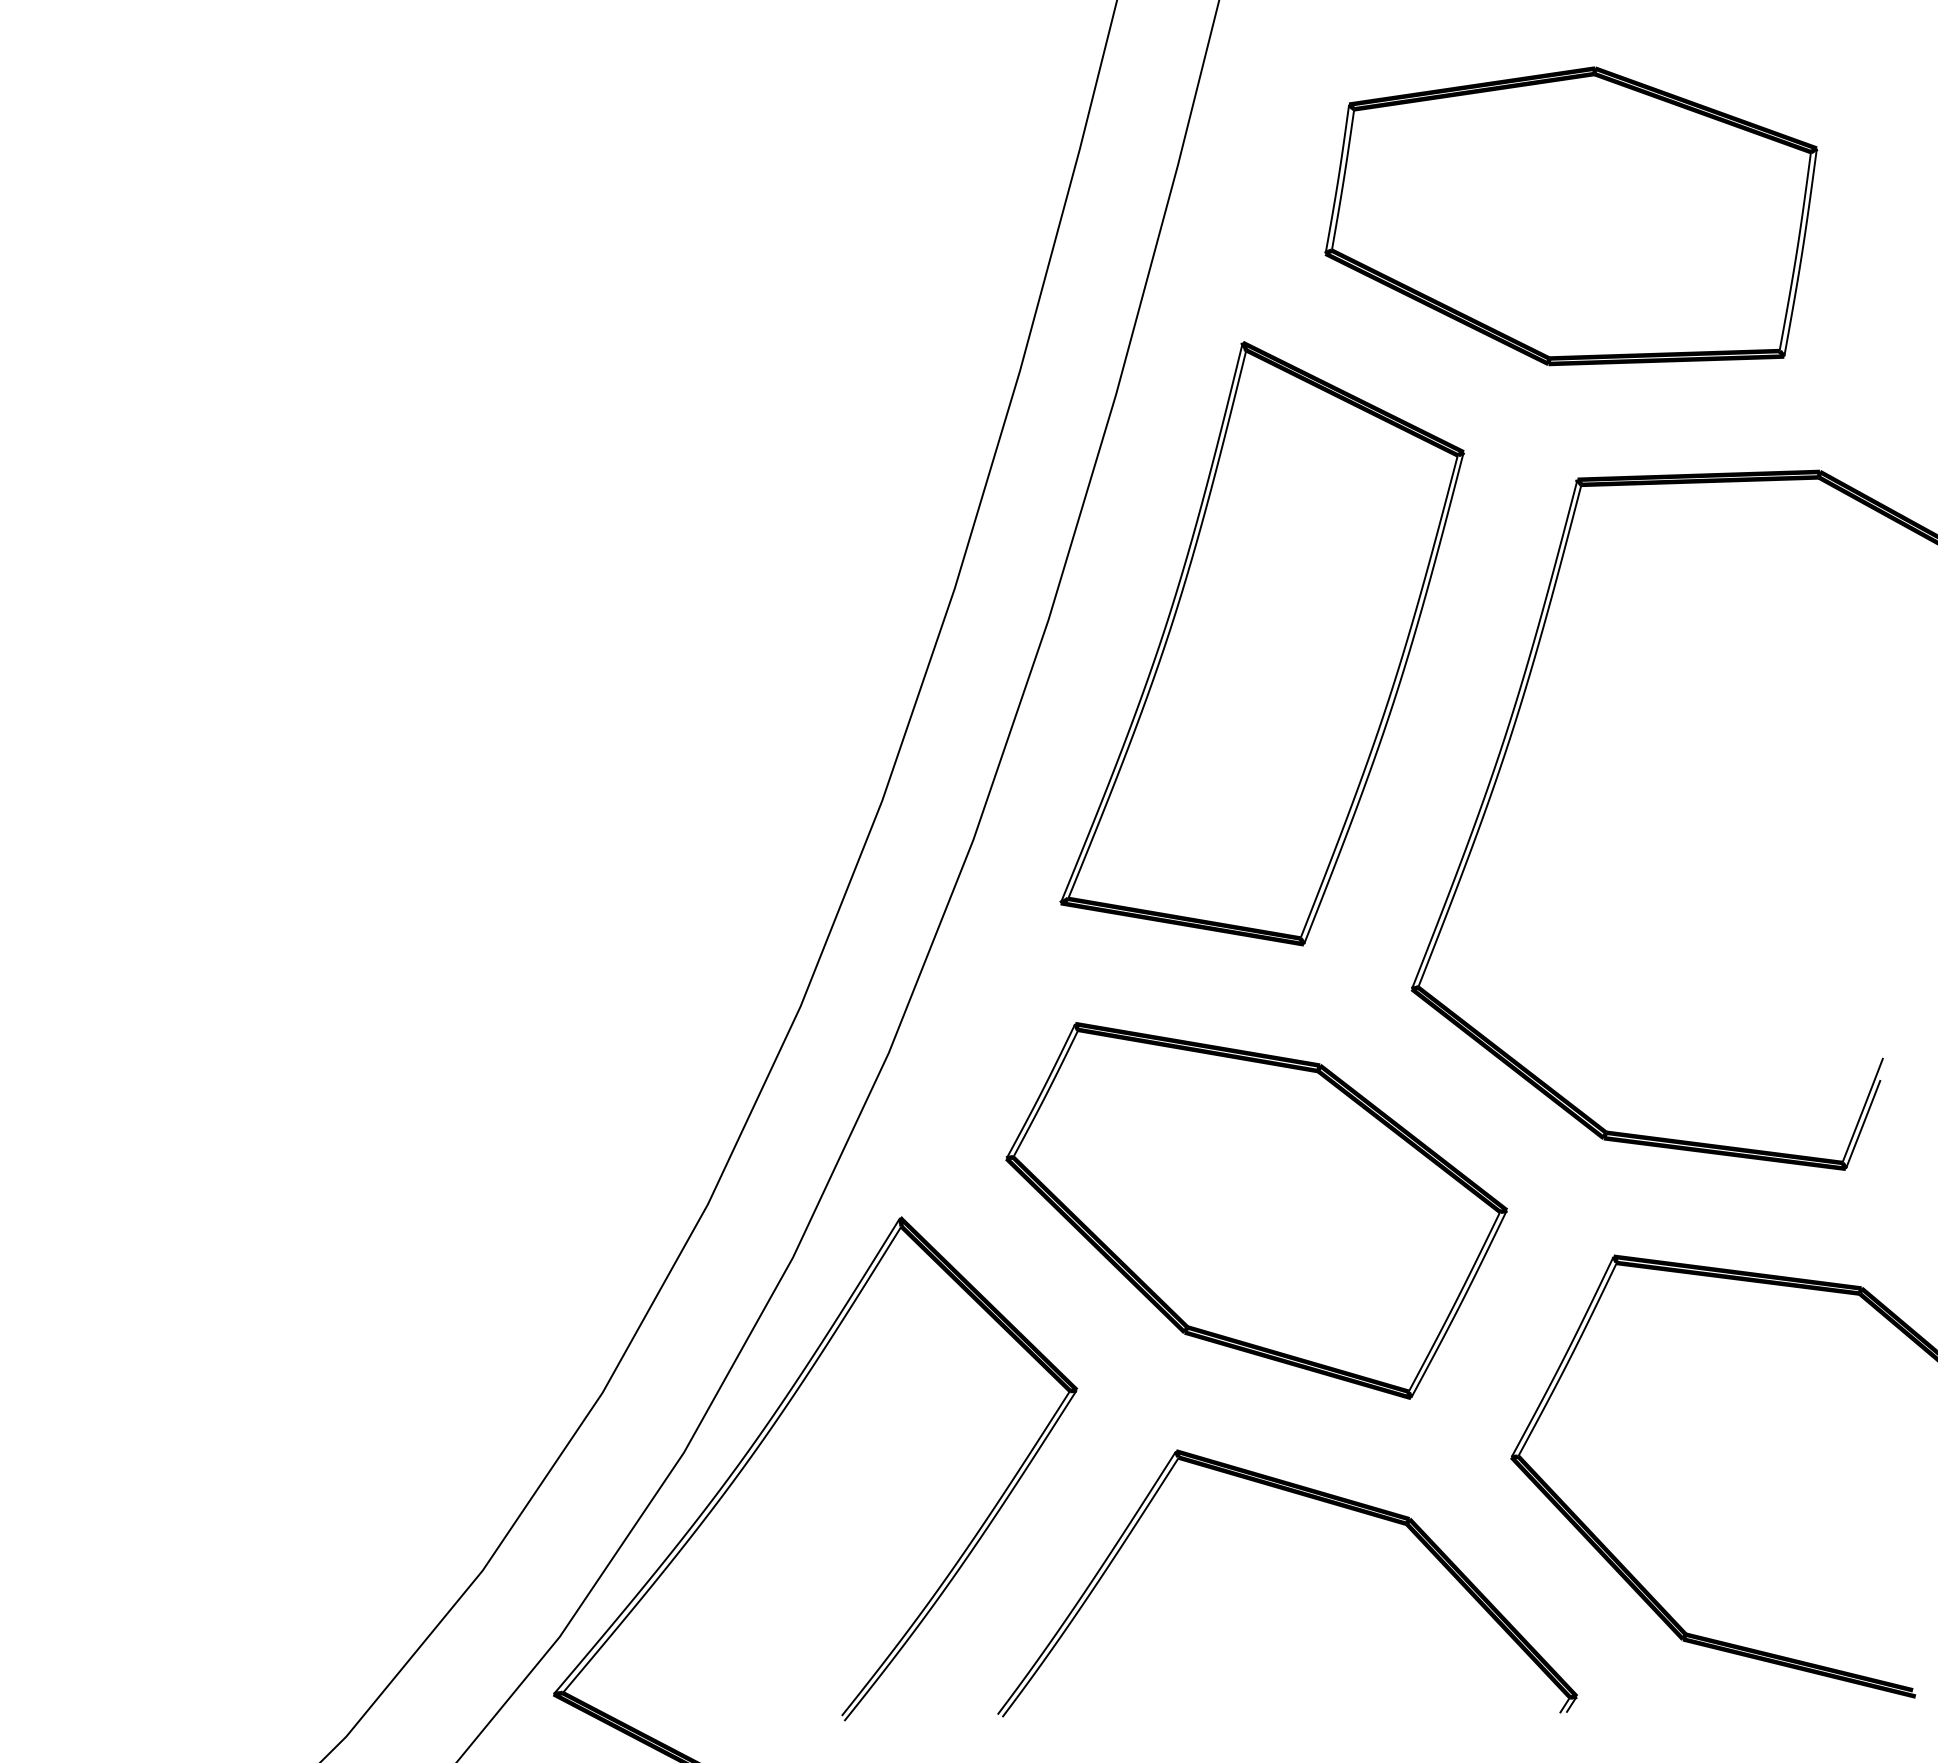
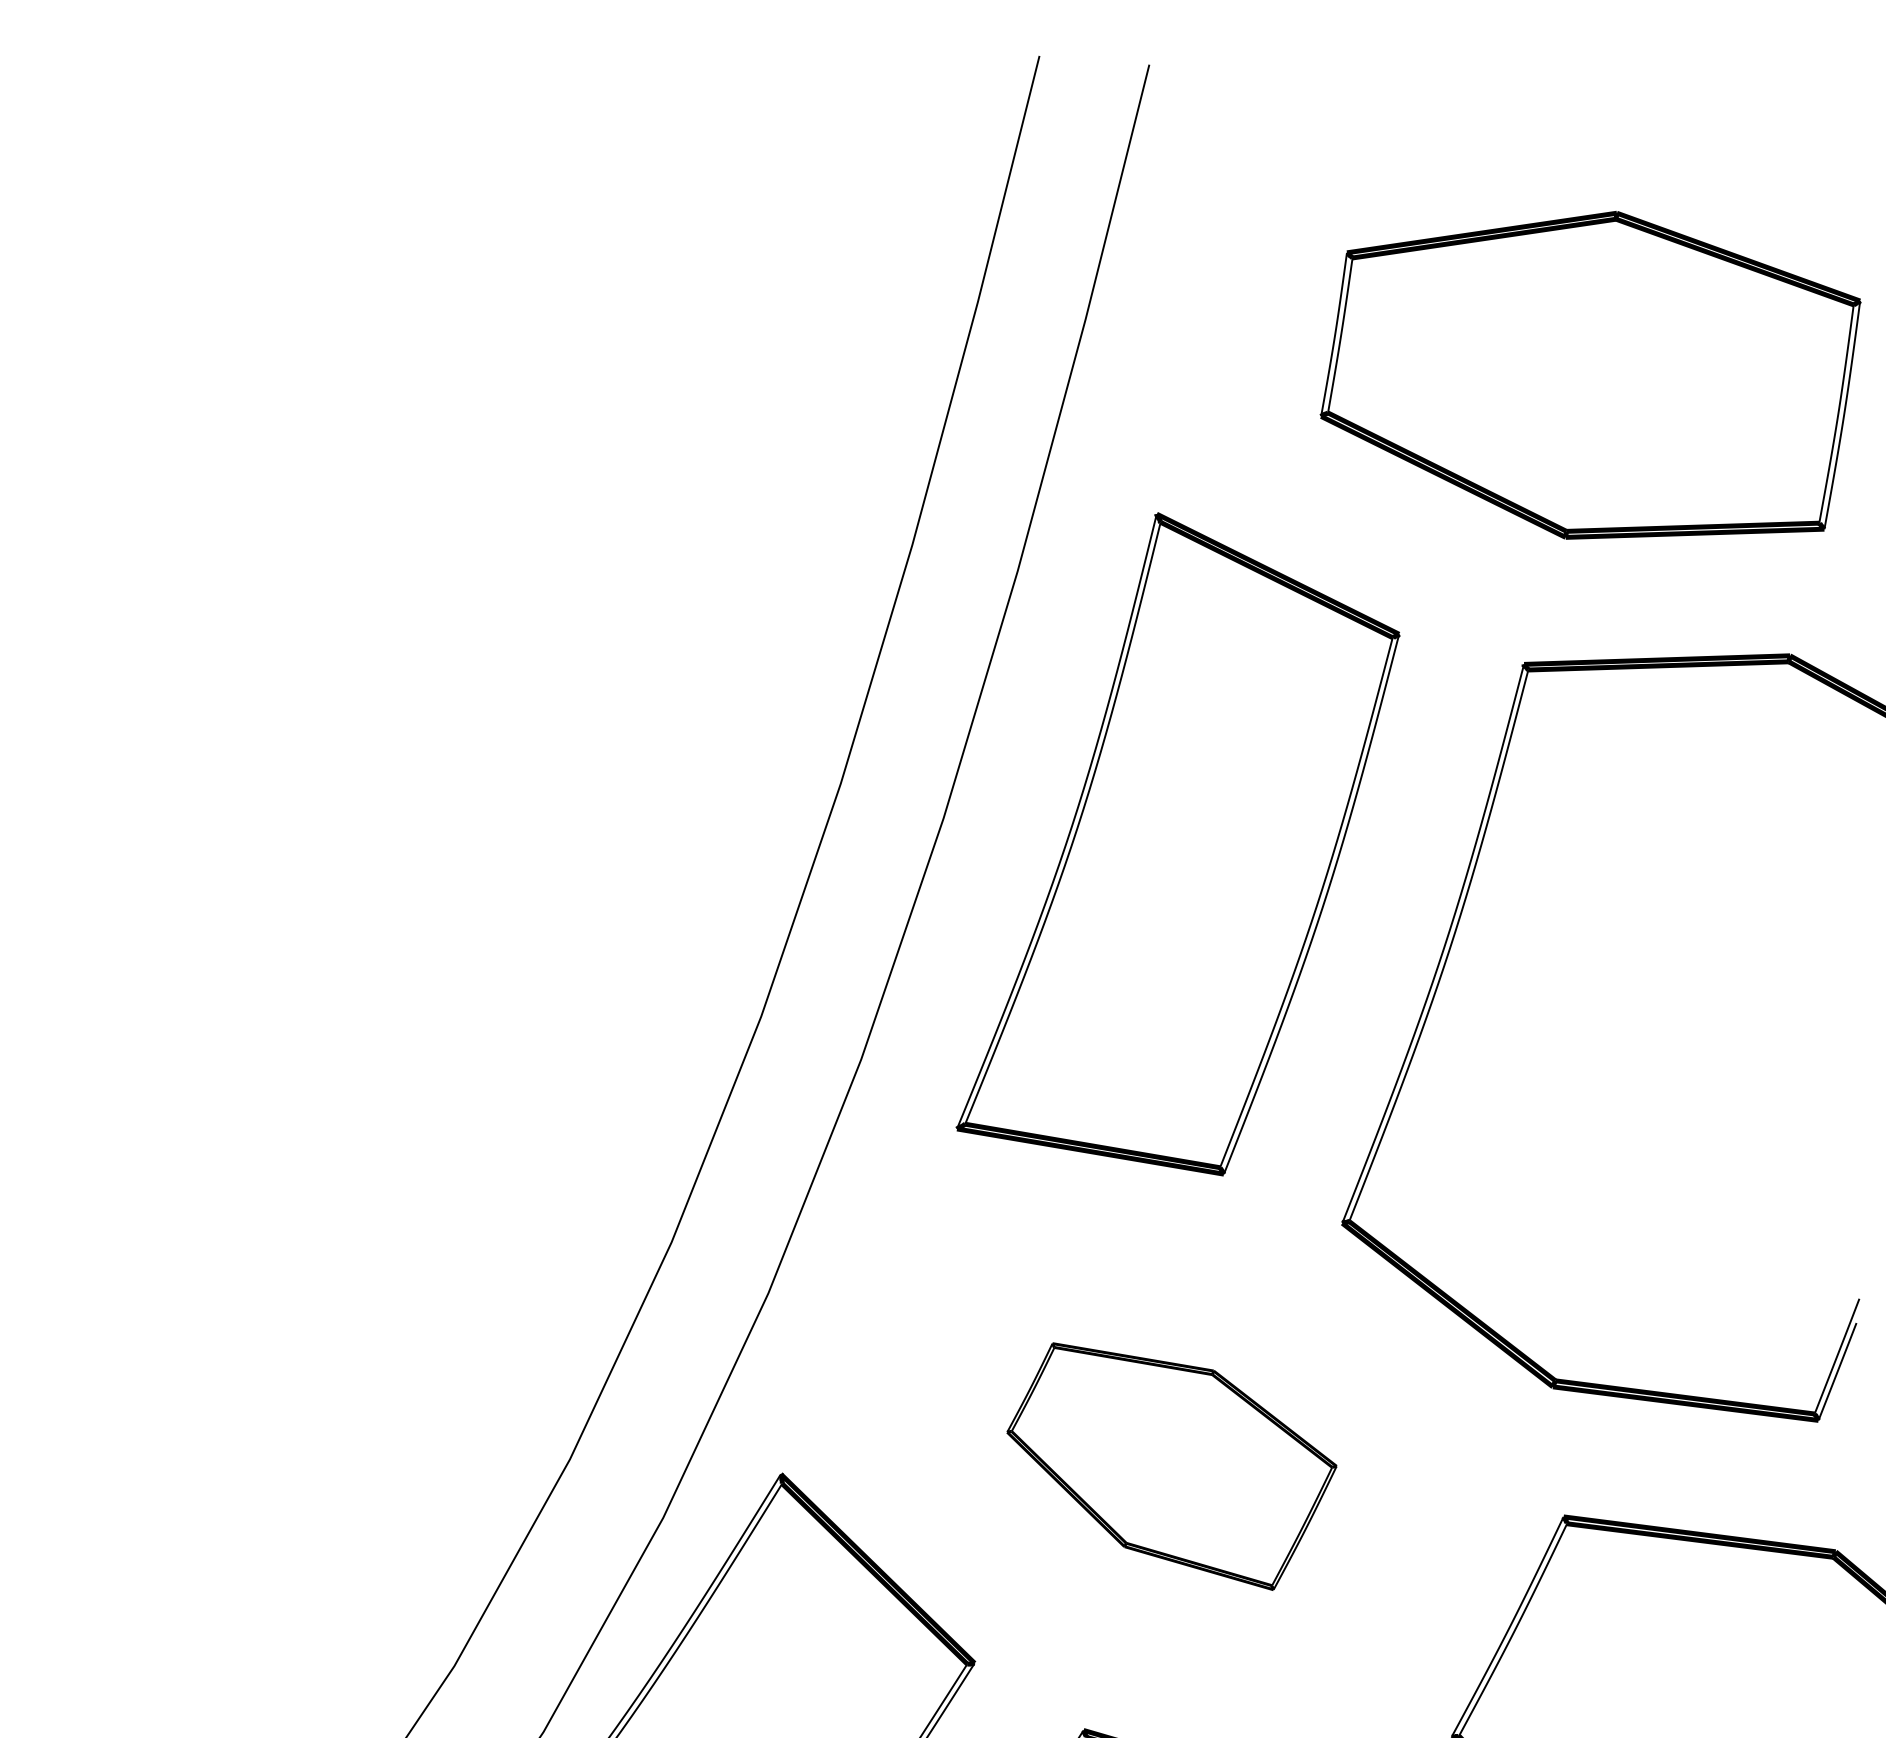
part: (1571, 216) -> (1590, 375), moved
part: (1256, 1210) -> (1171, 1466), size x0.6

